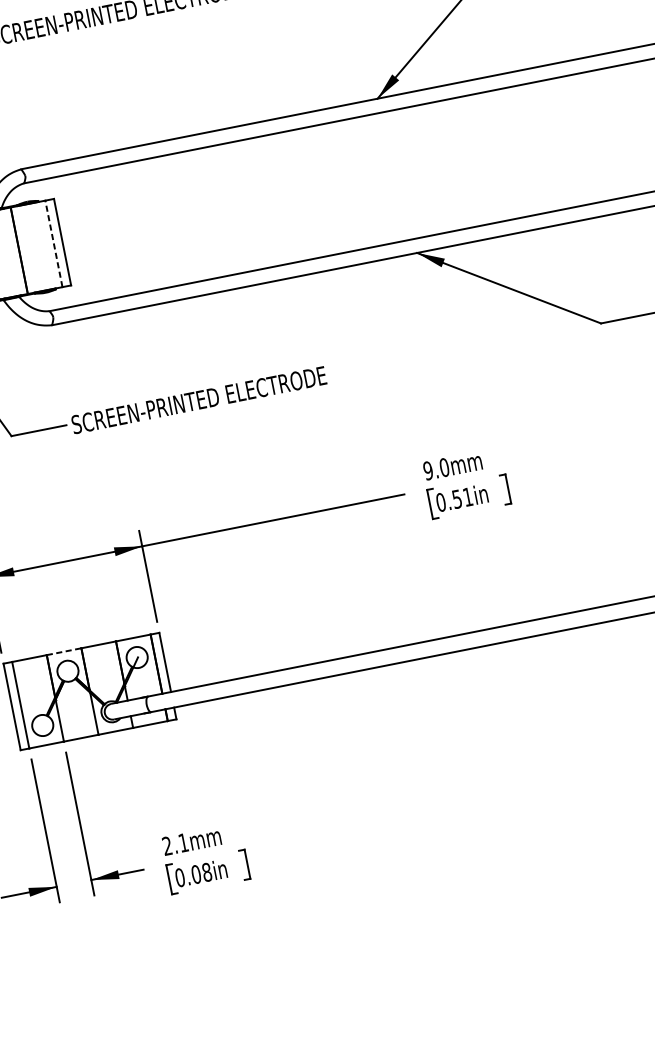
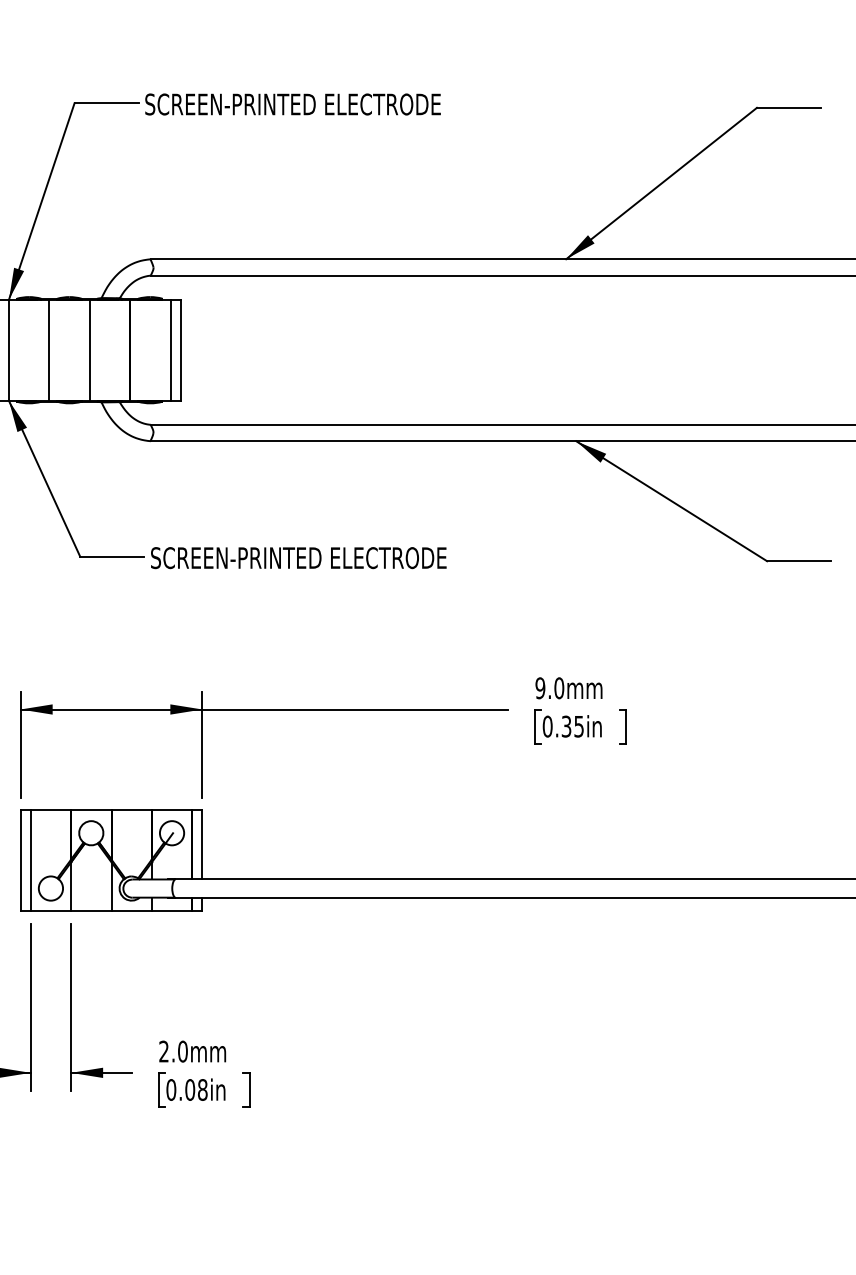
line: (53, 243) -> (170, 349), dashed -> solid
text: (462, 498) -> (572, 726), 0.51in -> 0.35in
line: (64, 651) -> (91, 810), dashed -> solid
text: (183, 842) -> (182, 1051), 2.1mm -> 2.0mm

